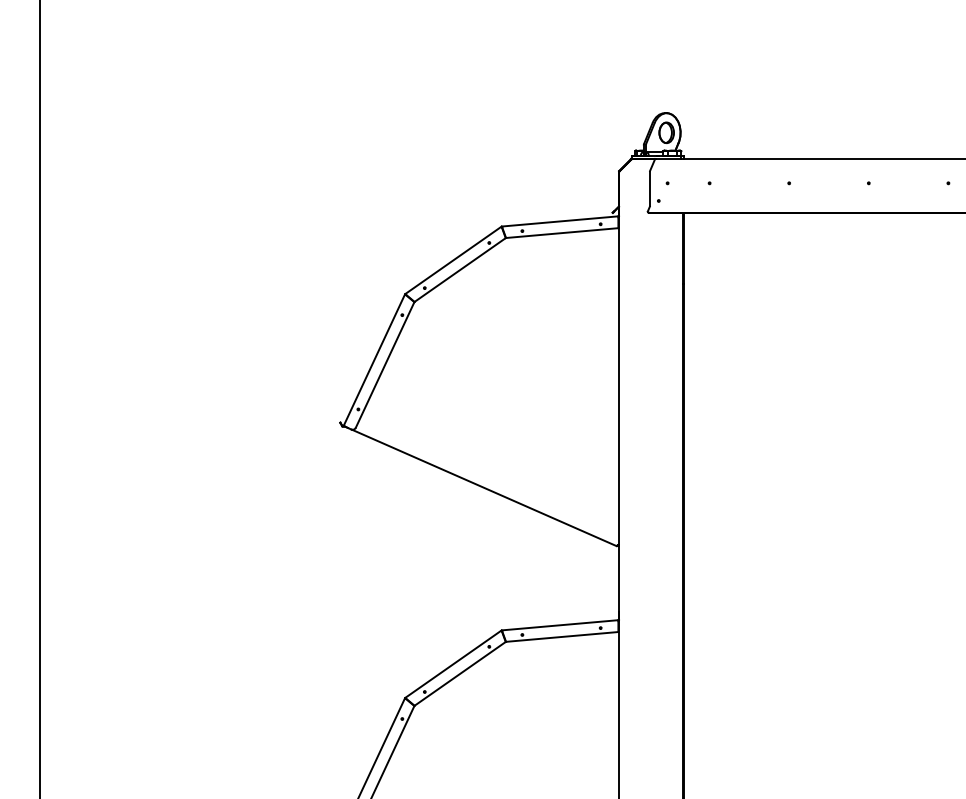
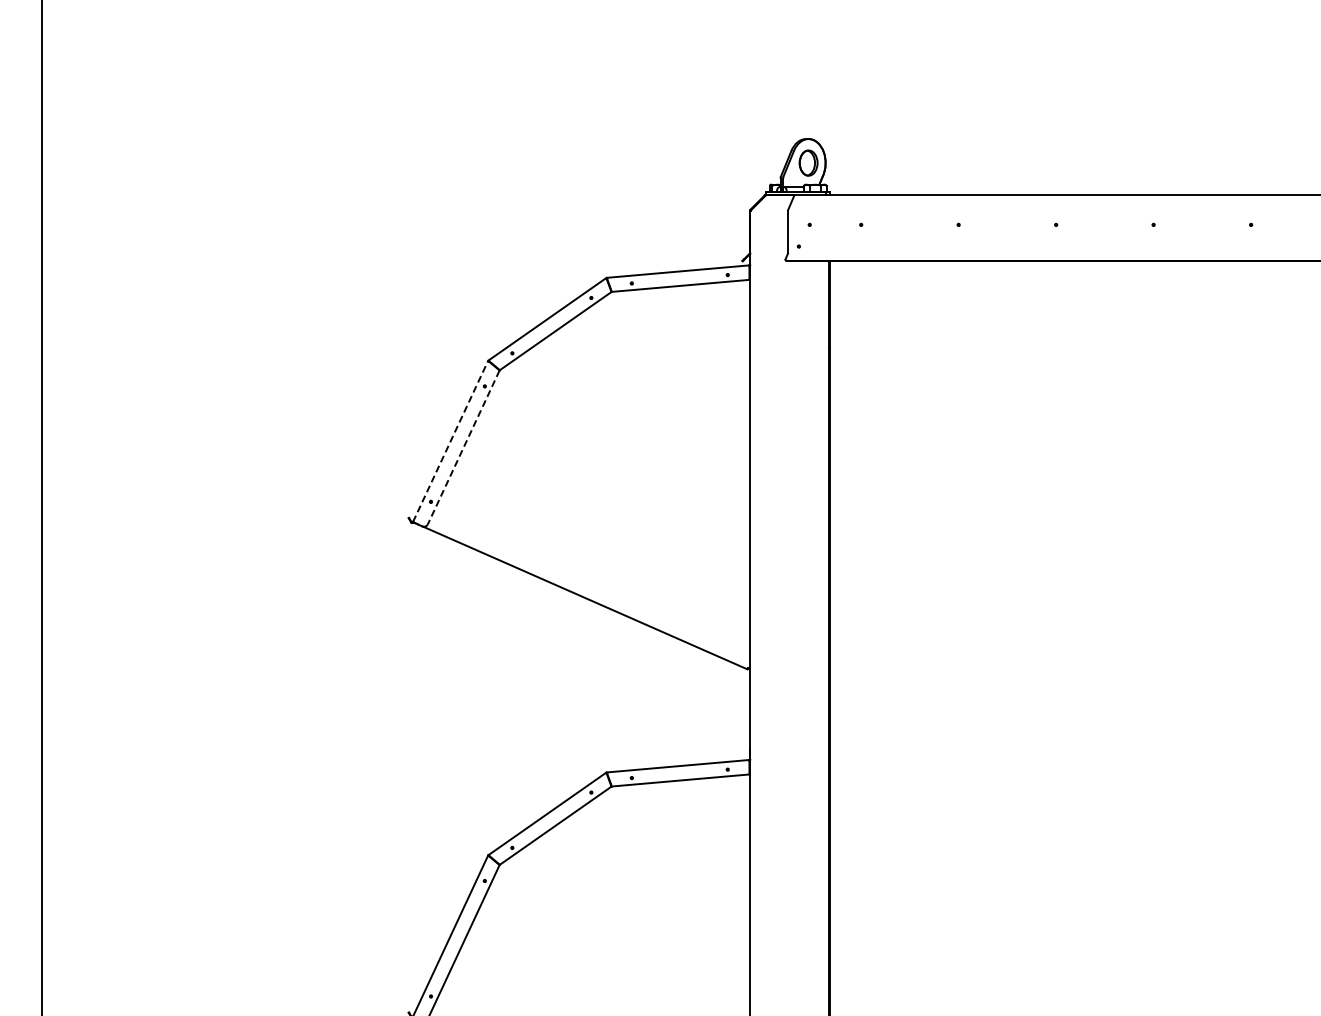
line: (374, 360) -> (450, 441), solid -> dashed
line: (384, 365) -> (463, 447), solid -> dashed

